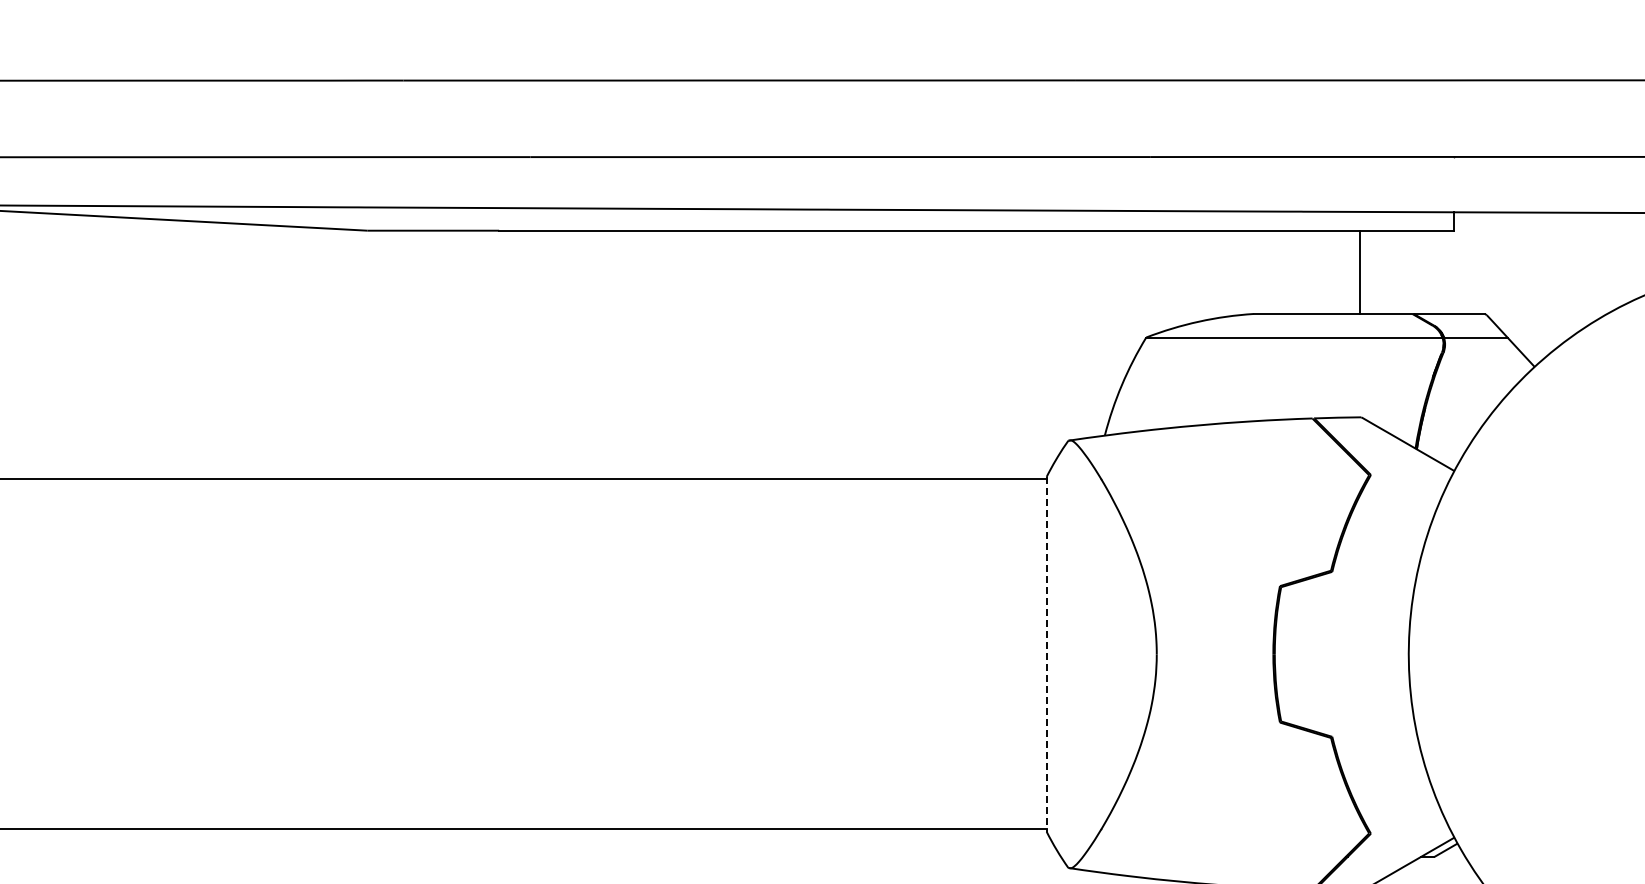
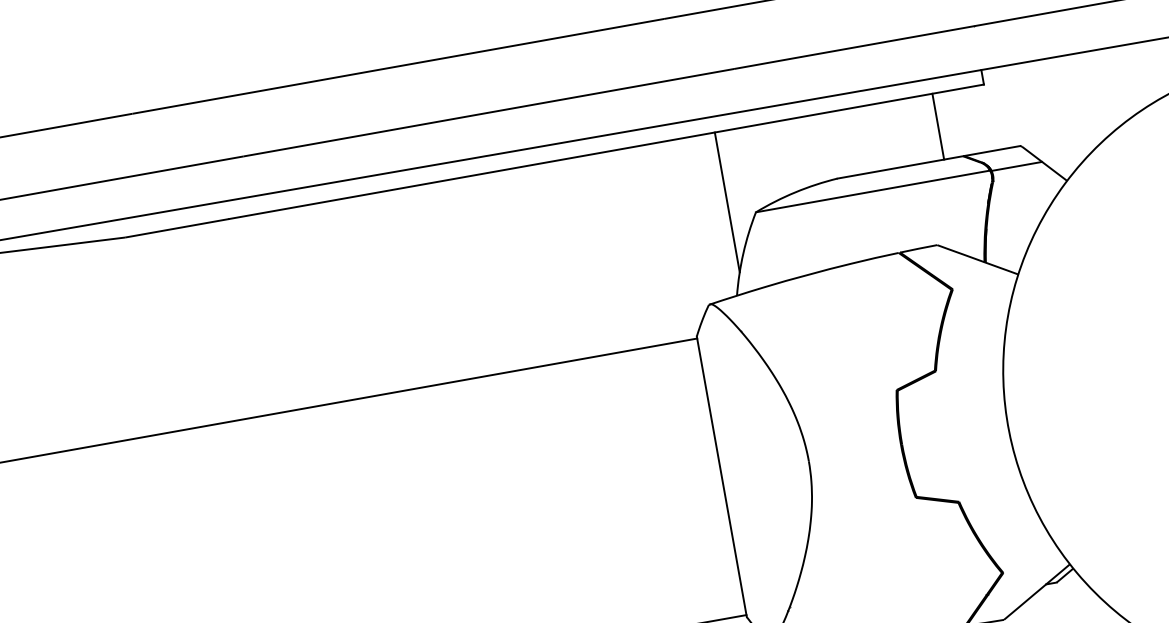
line: (1359, 271) -> (938, 126), moved
line: (1113, 318) -> (727, 201), added
line: (1046, 654) -> (721, 476), dashed -> solid

